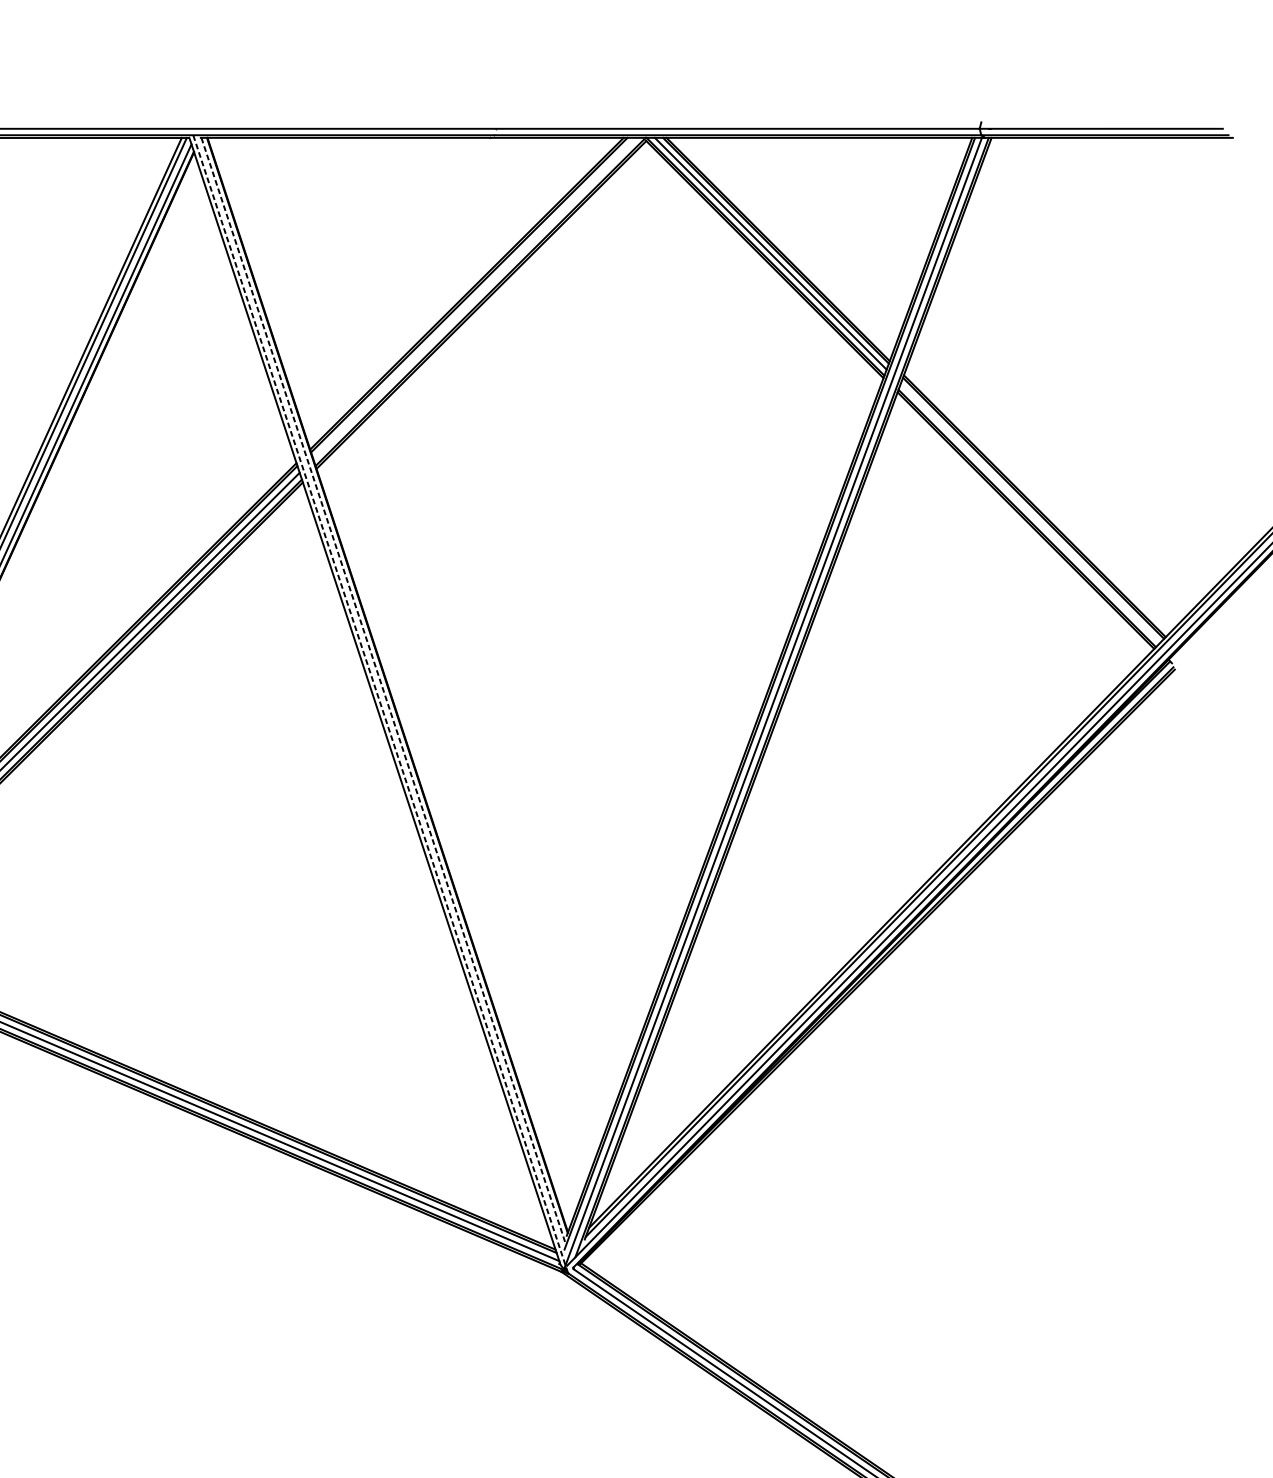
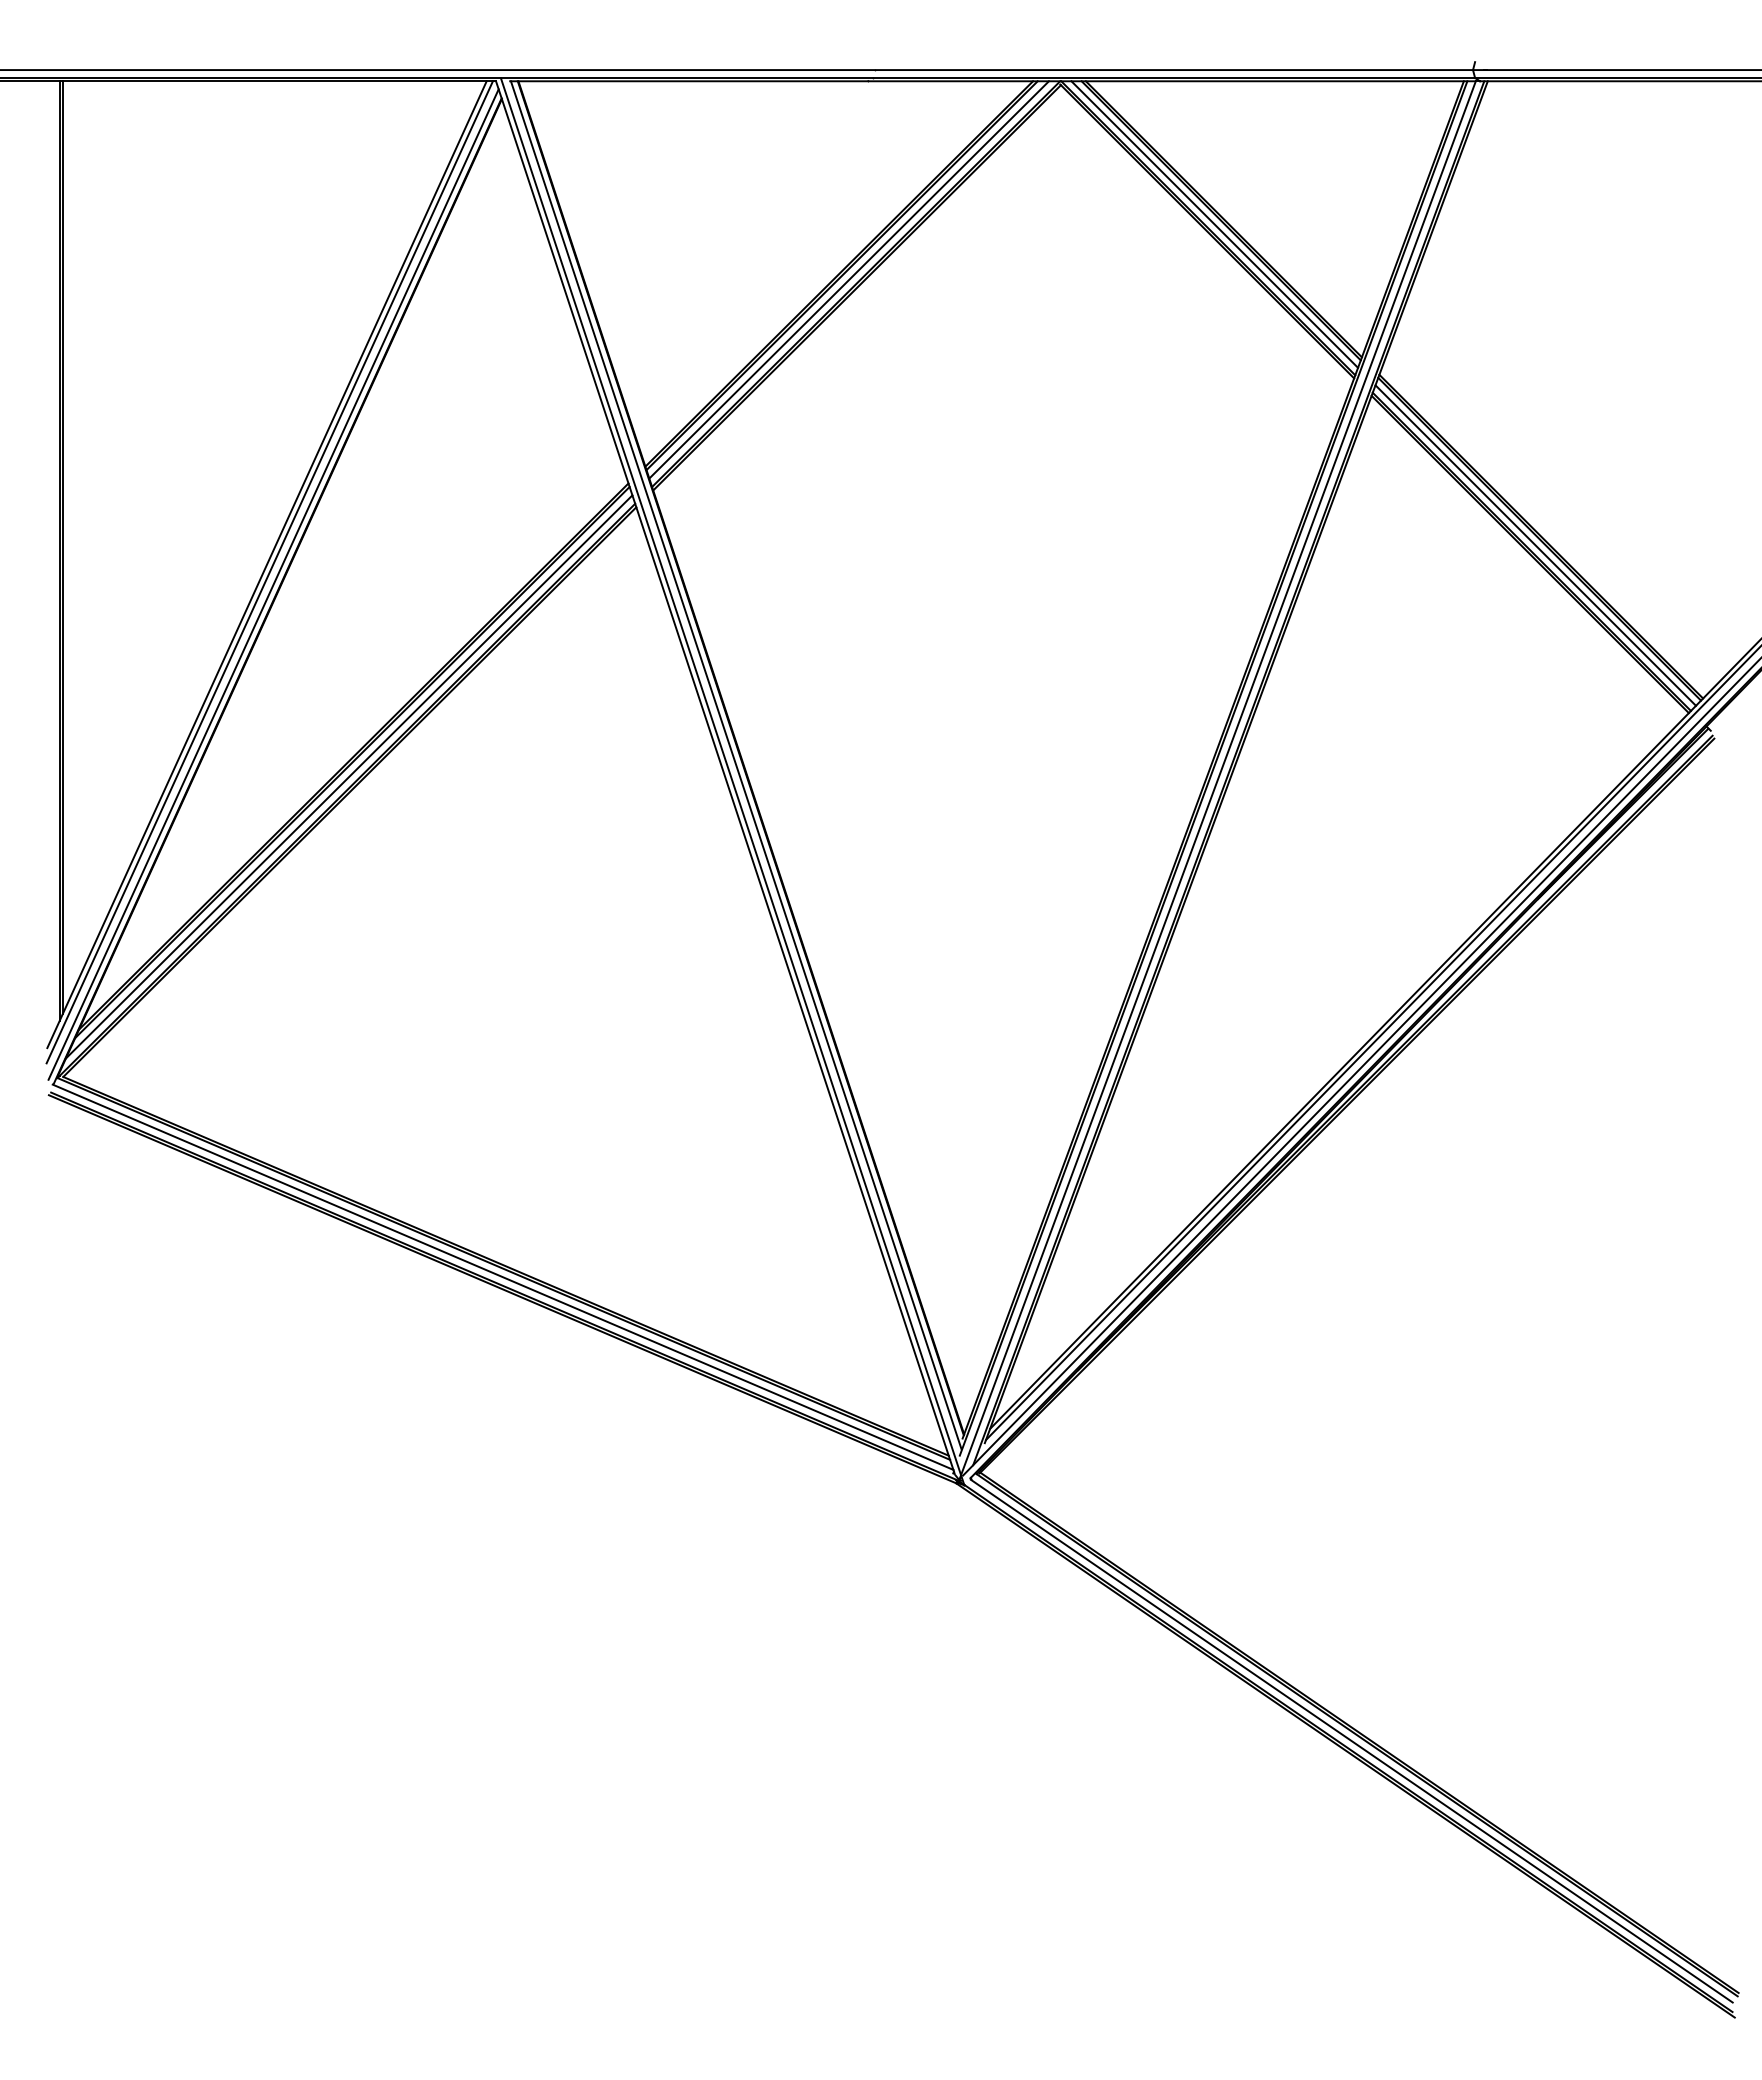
line: (474, 298) -> (848, 279), added
line: (1030, 513) -> (1535, 545), added
line: (383, 691) -> (736, 765), dashed -> solid
line: (380, 704) -> (732, 781), dashed -> solid

